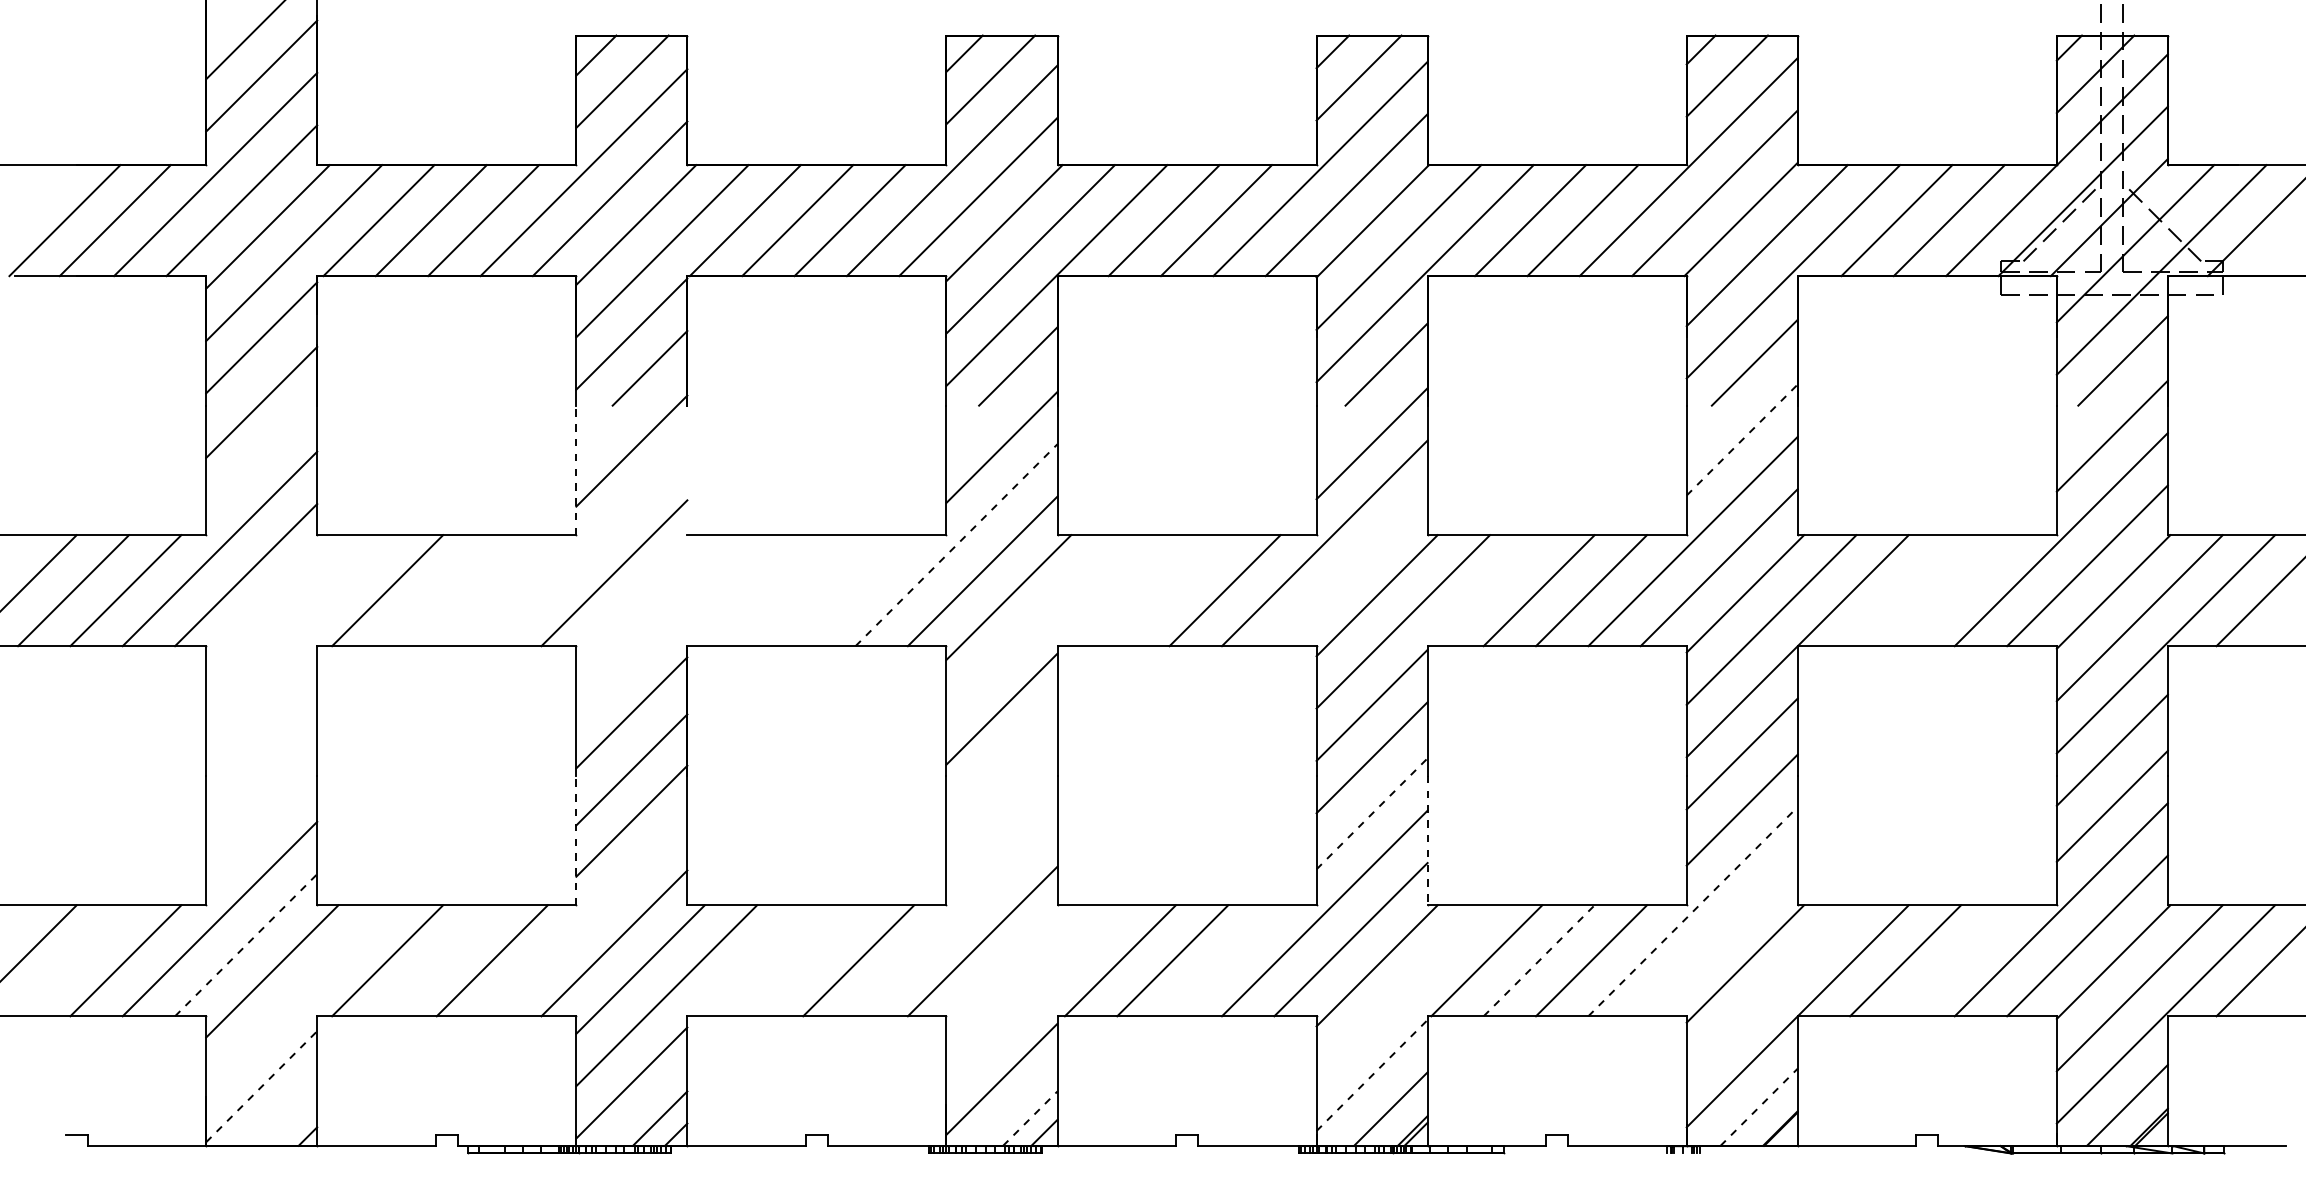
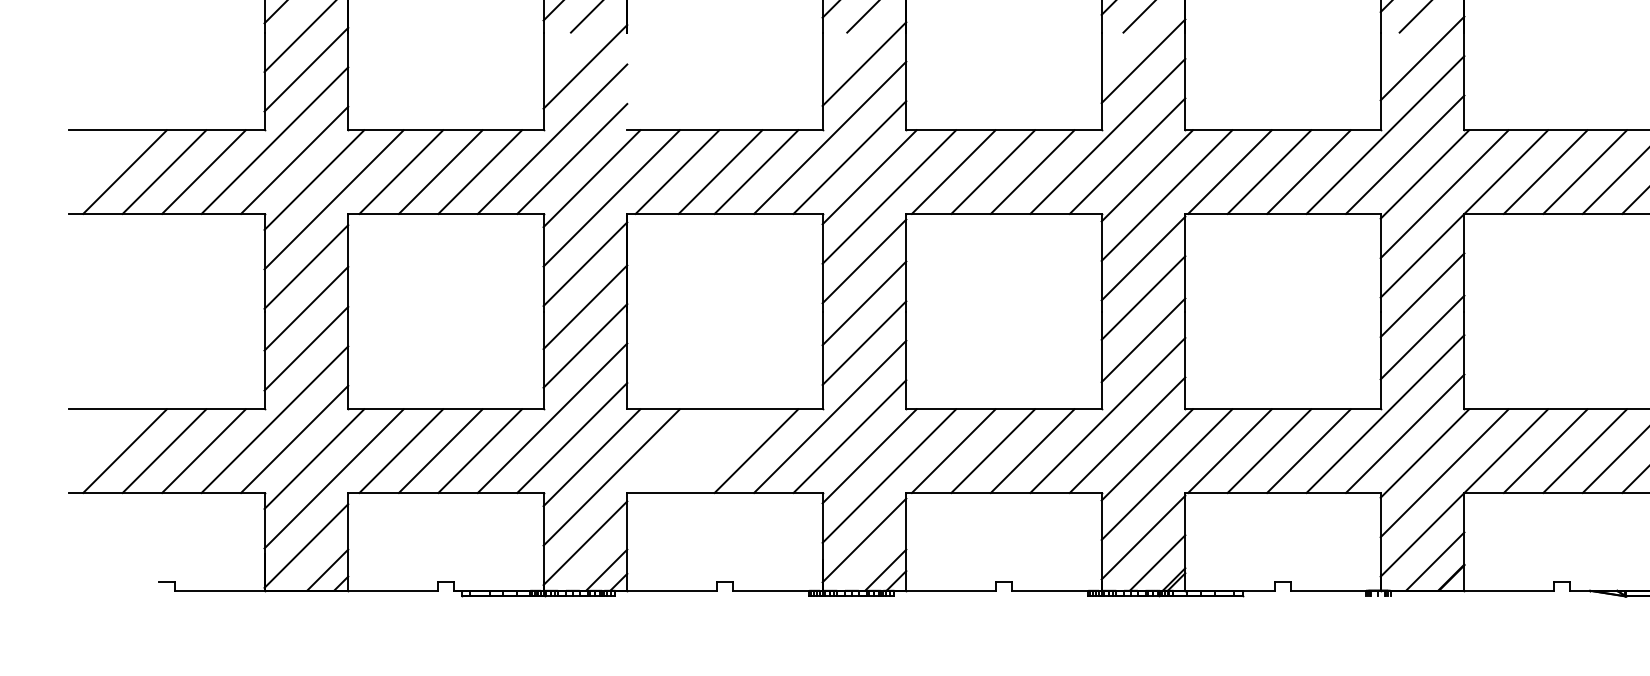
line: (1742, 440) -> (1422, 58), dashed -> solid
line: (261, 454) -> (306, 69), added
line: (576, 470) -> (543, 81), dashed -> solid
line: (956, 545) -> (830, 138), dashed -> solid
line: (588, 546) -> (552, 138), added
line: (1350, 569) -> (1127, 156), added
line: (439, 590) -> (440, 171), added
line: (491, 590) -> (479, 171), added
line: (753, 590) -> (677, 171), added
line: (810, 590) -> (720, 171), added
line: (858, 590) -> (756, 171), added
line: (1119, 590) -> (953, 171), added
line: (1172, 590) -> (993, 171), added
line: (1486, 590) -> (1229, 171), added
line: (1905, 590) -> (1545, 171), added
line: (1957, 590) -> (1584, 171), added
line: (640, 599) -> (591, 178), added
line: (272, 601) -> (314, 180), added
line: (1034, 623) -> (888, 196), added
line: (666, 625) -> (611, 198), added
line: (298, 627) -> (334, 199), added
line: (261, 716) -> (306, 266), added
line: (1001, 764) -> (864, 303), added
line: (261, 771) -> (306, 308), added
line: (1372, 813) -> (1143, 340), dashed -> solid
line: (1001, 817) -> (864, 343), added
line: (261, 824) -> (306, 348), added
line: (576, 840) -> (543, 360), dashed -> solid
line: (1427, 840) -> (1185, 360), dashed -> solid
line: (1693, 911) -> (1385, 413), dashed -> solid
line: (956, 915) -> (830, 416), added
line: (588, 917) -> (552, 418), added
line: (1718, 937) -> (1404, 433), added
line: (246, 945) -> (294, 439), dashed -> solid
line: (73, 960) -> (164, 450), added
line: (439, 960) -> (440, 450), added
line: (1224, 960) -> (1032, 450), added
line: (1539, 960) -> (1269, 450), dashed -> solid
line: (1957, 960) -> (1584, 450), added
line: (1008, 967) -> (869, 456), added
line: (1771, 990) -> (1444, 473), added
line: (1403, 991) -> (1167, 474), added
line: (1034, 993) -> (888, 475), added
line: (298, 997) -> (334, 478), added
line: (1372, 1075) -> (1143, 537), dashed -> solid
line: (261, 1086) -> (306, 545), dashed -> solid
line: (1759, 1107) -> (1435, 561), dashed -> solid
line: (289, 1118) -> (327, 570), added
line: (1030, 1118) -> (885, 570), dashed -> solid

